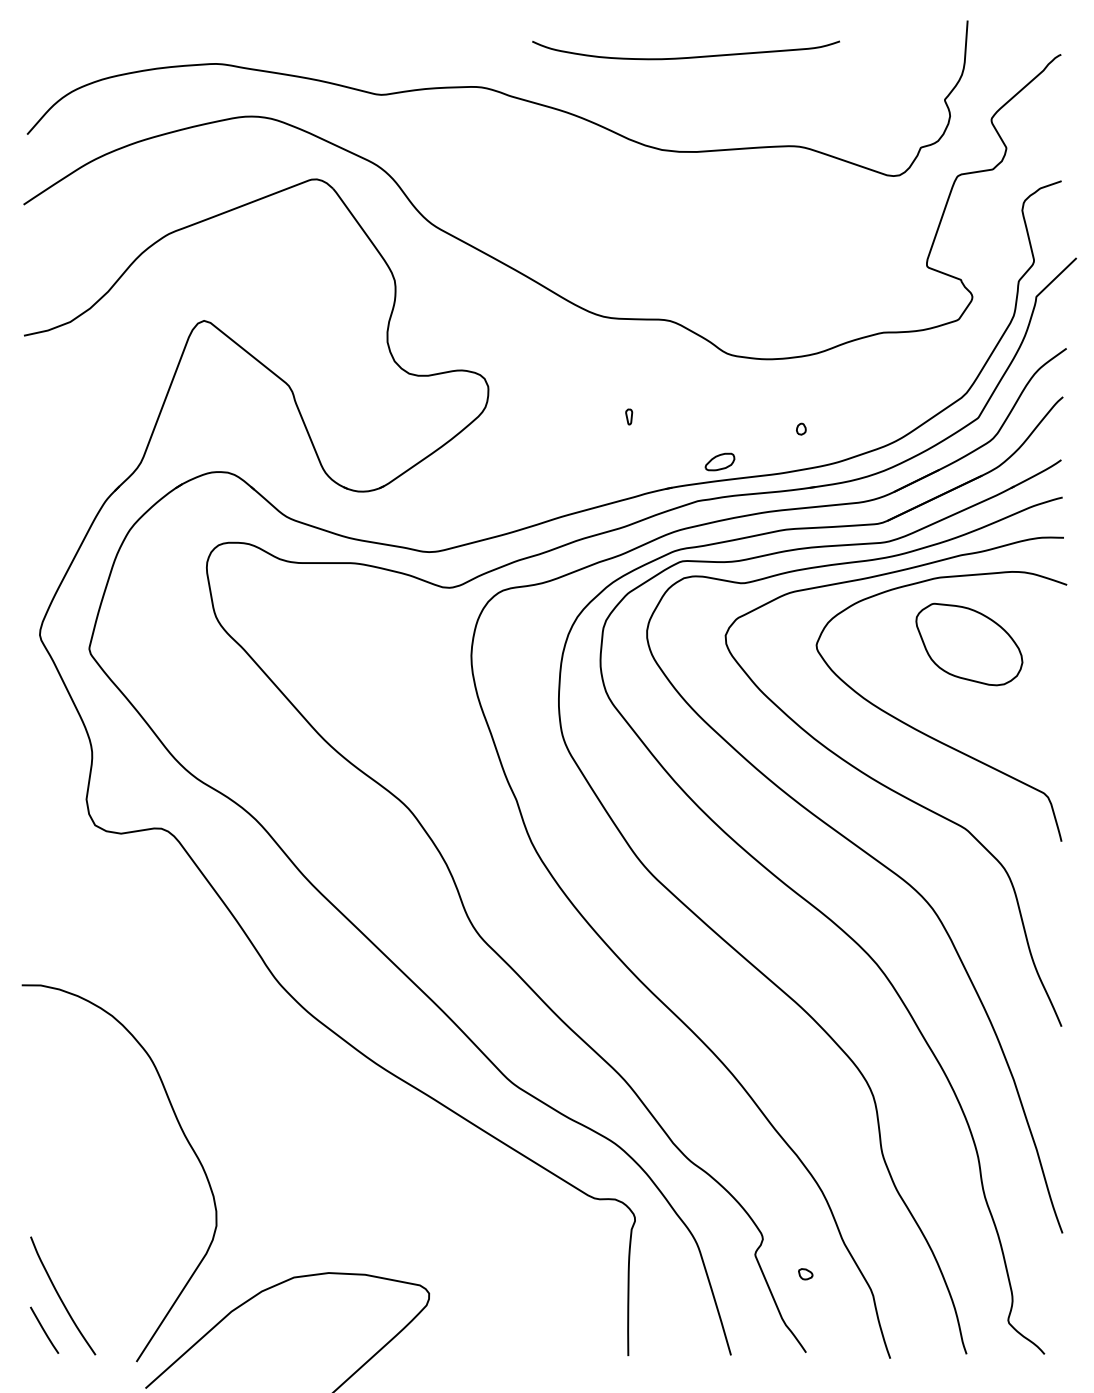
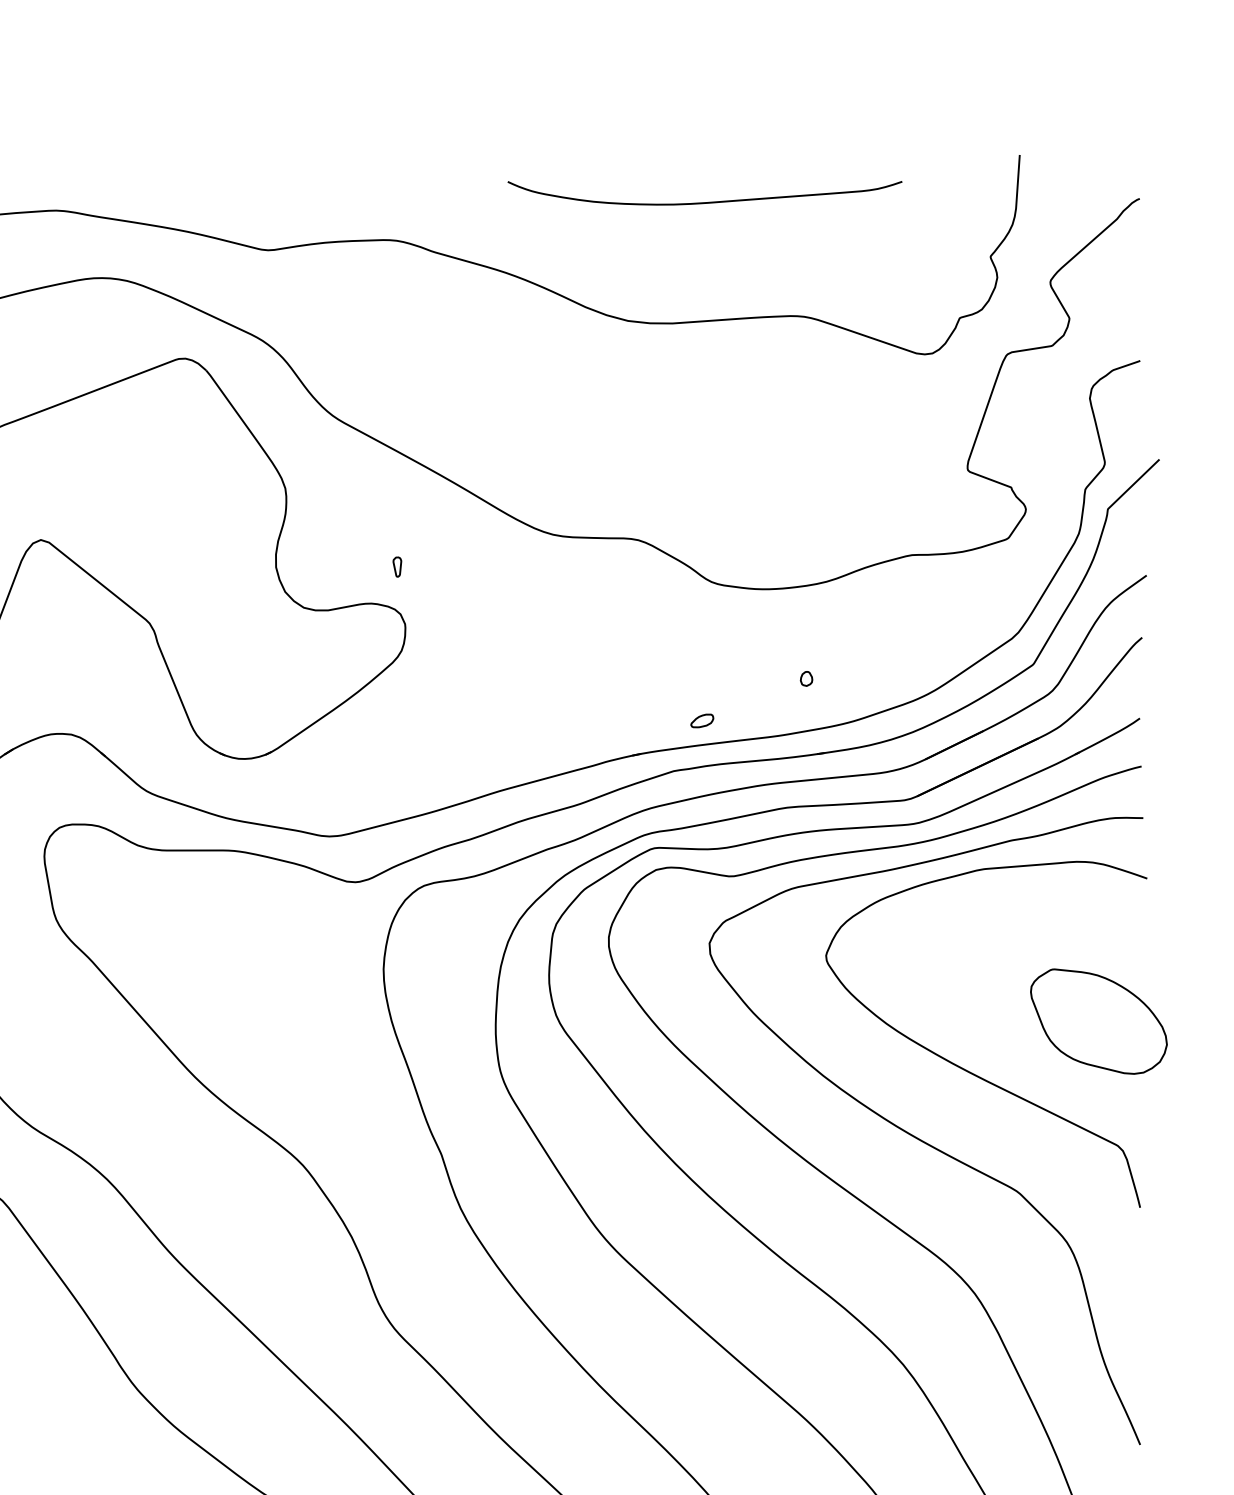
curve: (685, 57) -> (704, 202), moved
part: (629, 416) -> (397, 566), moved
part: (719, 461) -> (701, 720), size x0.6
part: (969, 644) -> (1099, 1021), moved

